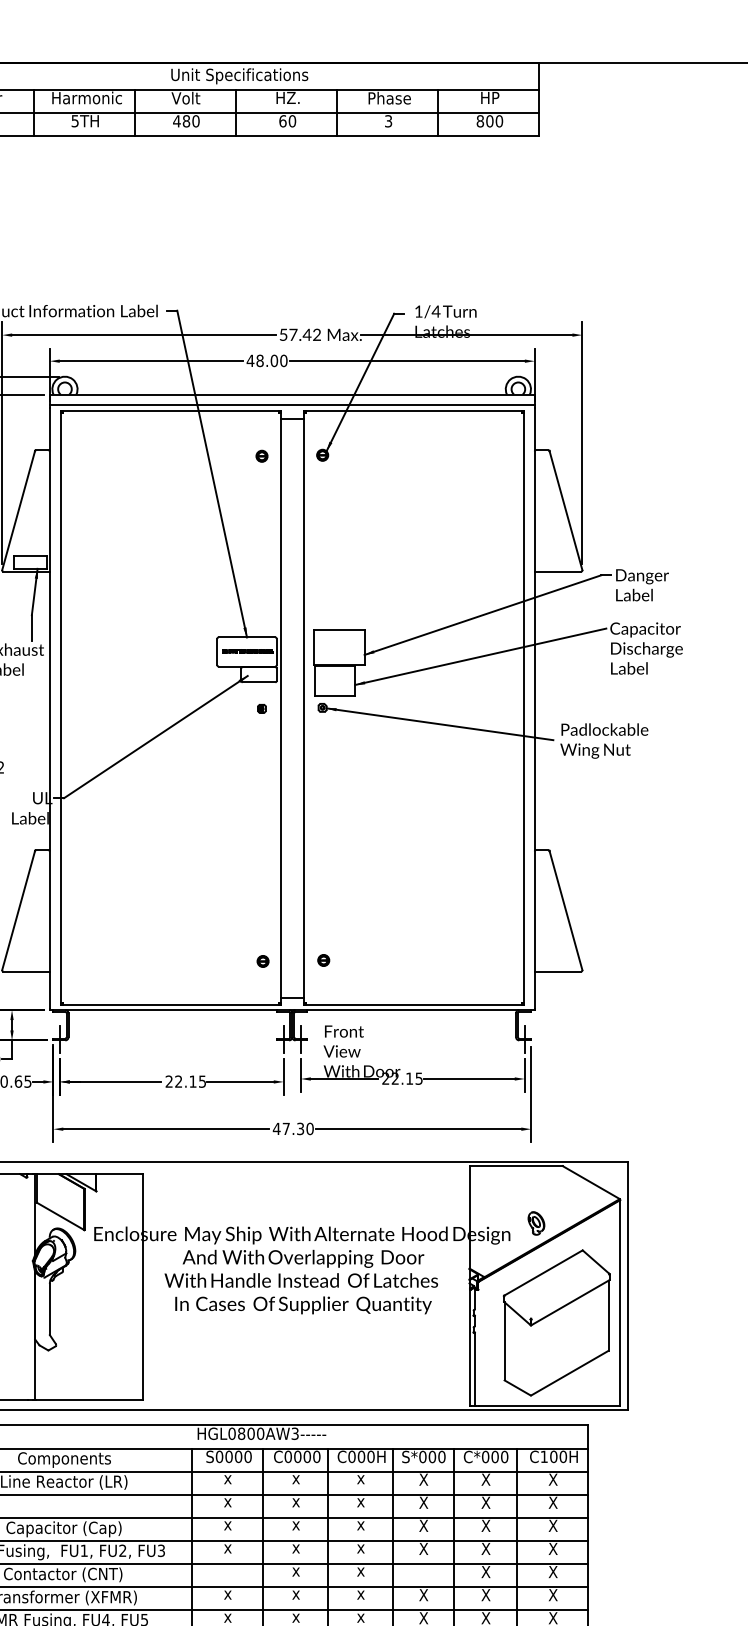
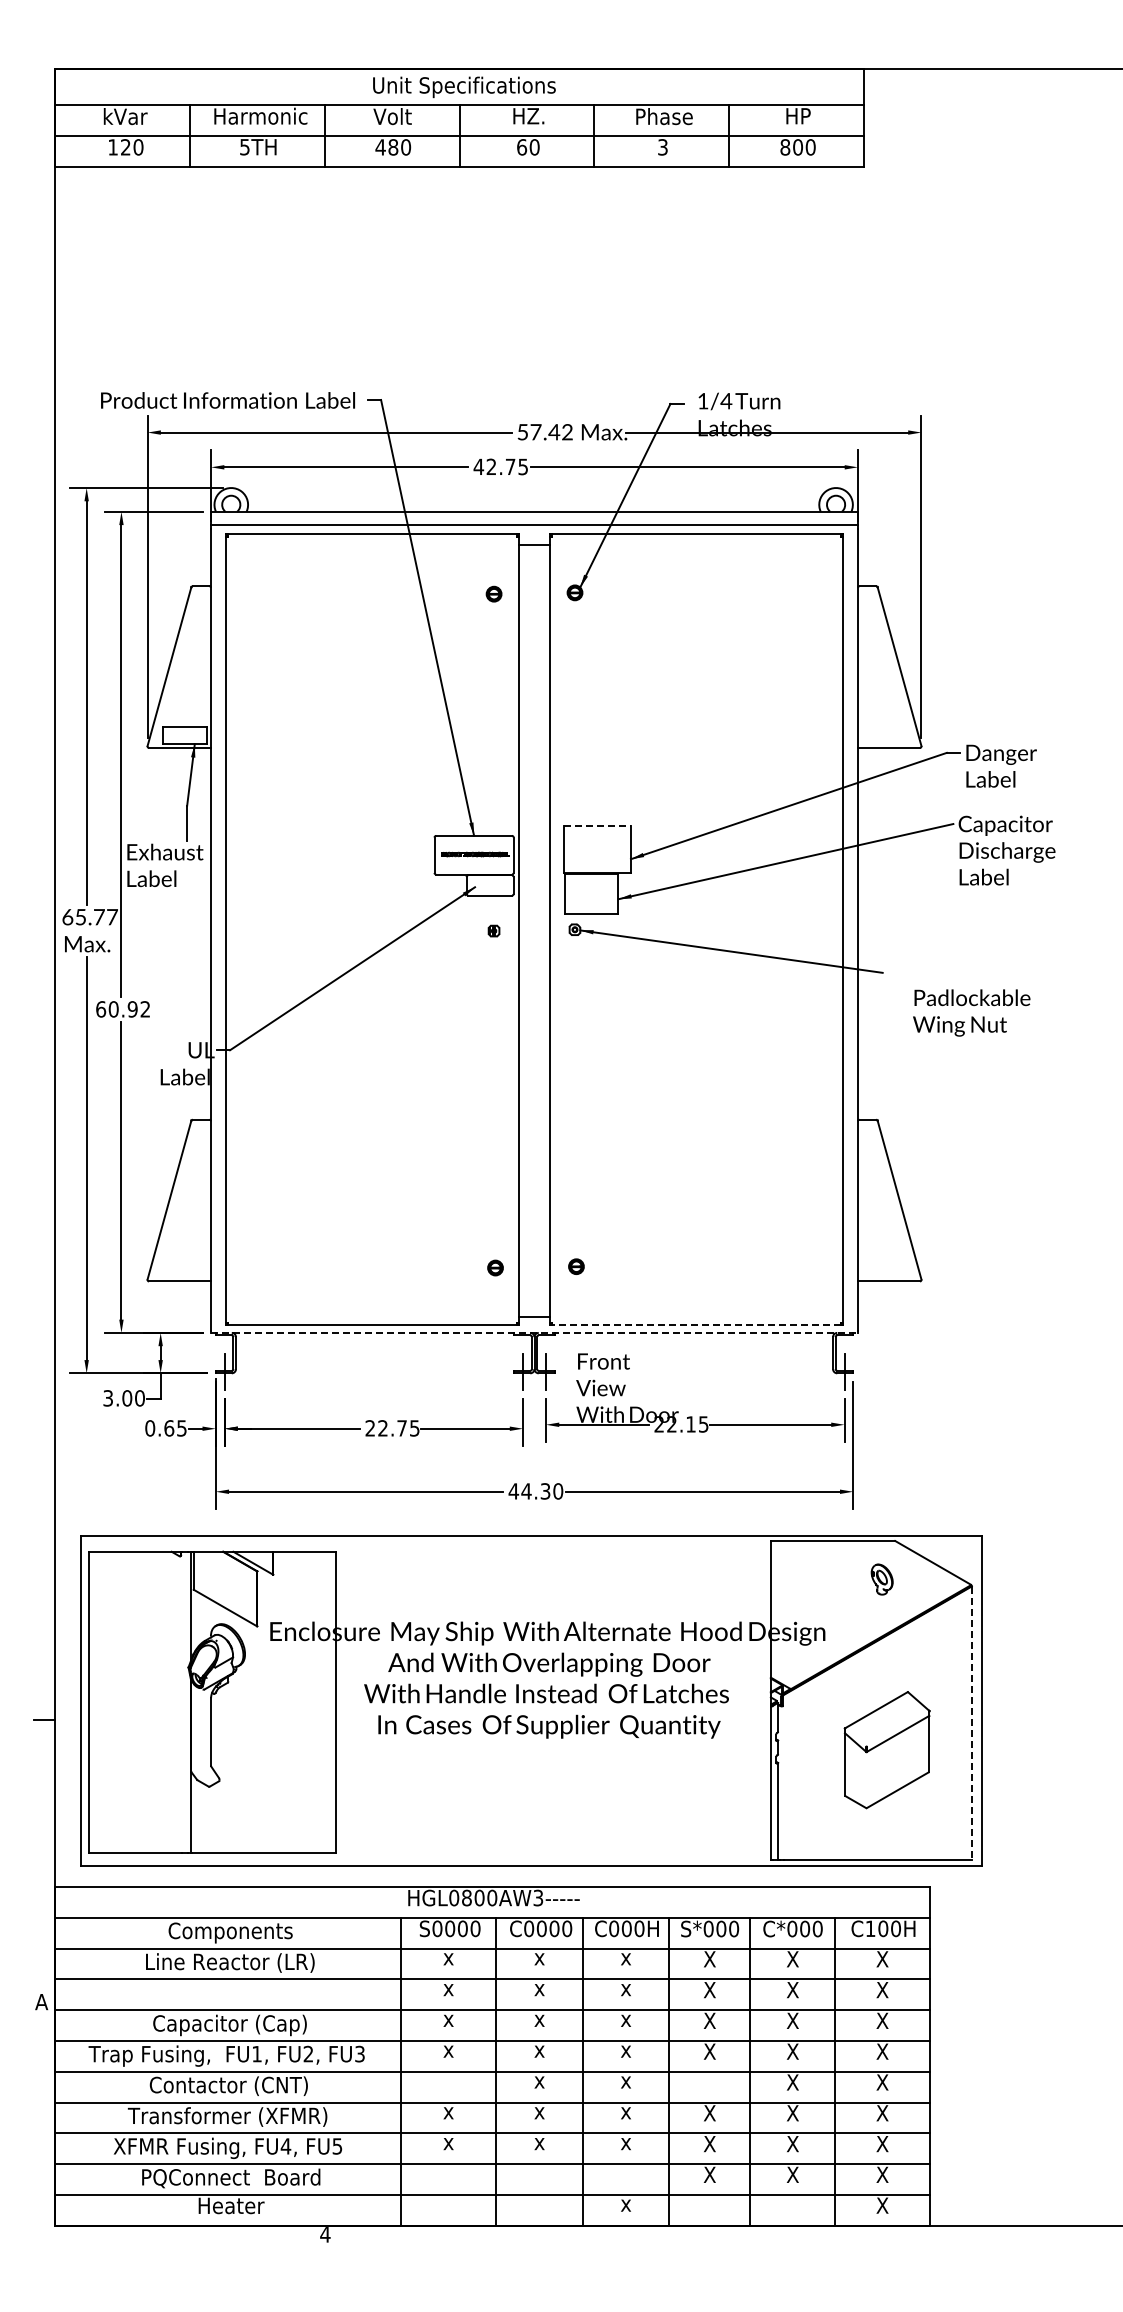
text: (272, 360) -> (507, 466), 48.00 -> 42.75
line: (339, 629) -> (597, 825), solid -> dashed
text: (604, 740) -> (971, 1012), moved
line: (413, 1004) -> (696, 1325), solid -> dashed
line: (293, 1009) -> (535, 1332), solid -> dashed
text: (192, 1081) -> (401, 1428), 22.15 -> 22.75
text: (286, 1129) -> (526, 1491), 47.30 -> 44.30
part: (535, 1223) -> (881, 1579), moved
line: (619, 1302) -> (971, 1723), solid -> dashed
part: (556, 1322) -> (886, 1749), size x0.6

